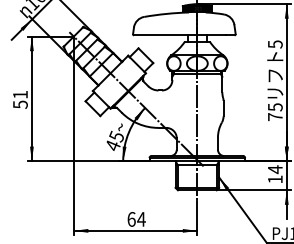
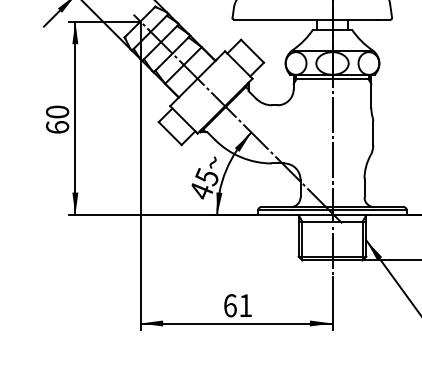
text: (20, 99) -> (57, 119), 51 -> 60
text: (141, 219) -> (245, 305), 64 -> 61

